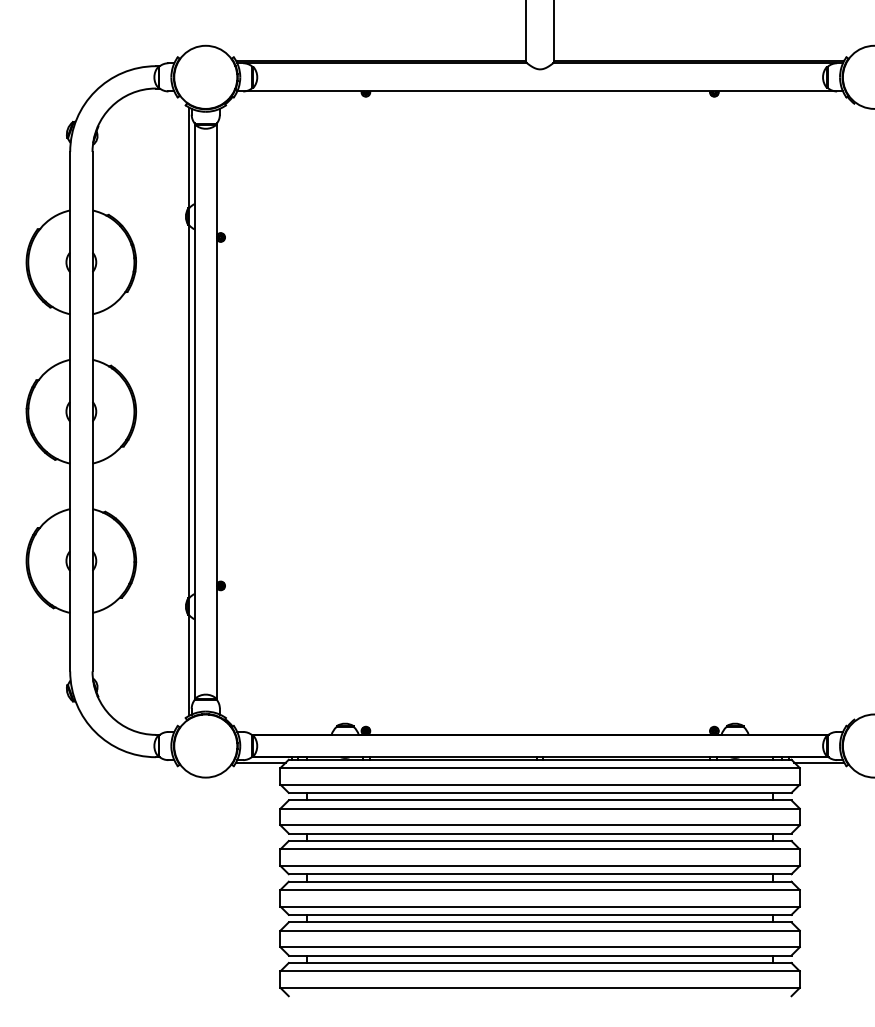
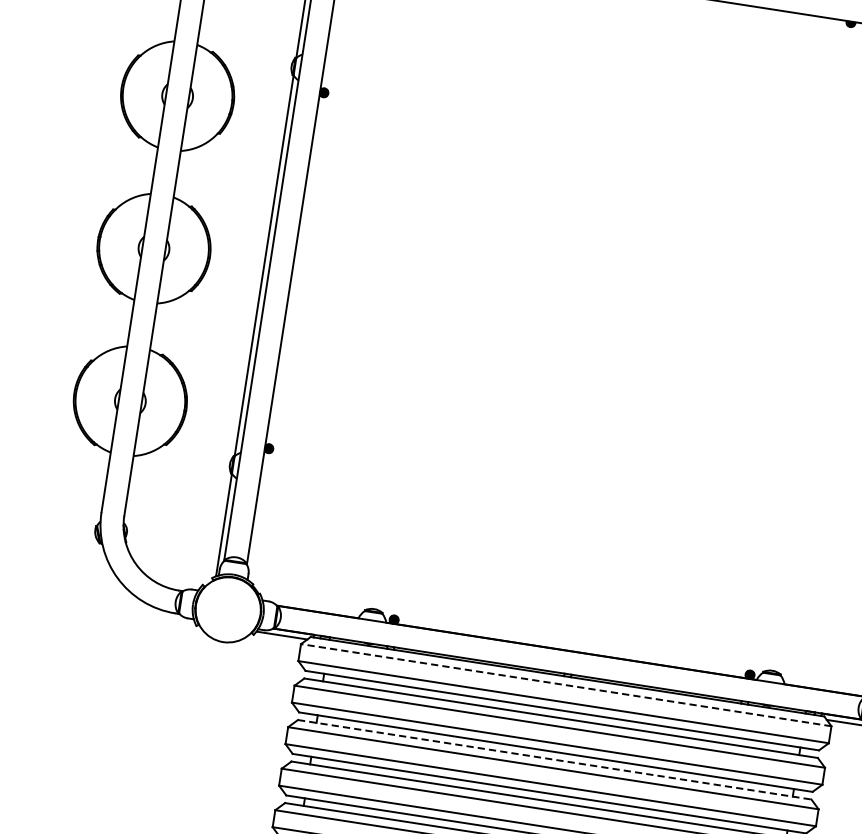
line: (540, 768) -> (566, 685), solid -> dashed
line: (540, 841) -> (554, 760), solid -> dashed

